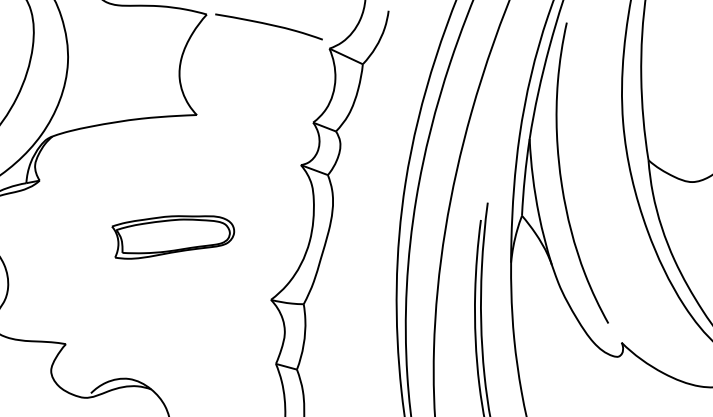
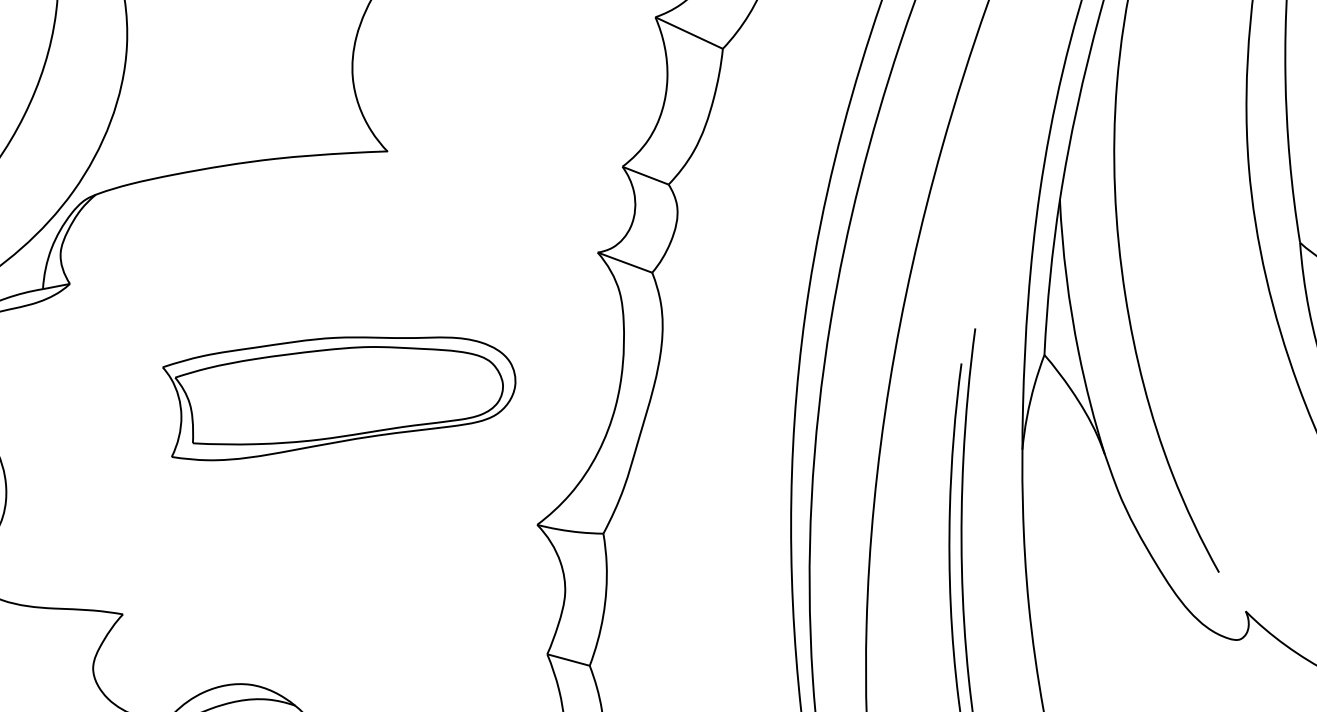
part: (173, 237) -> (340, 398), size x1.43

